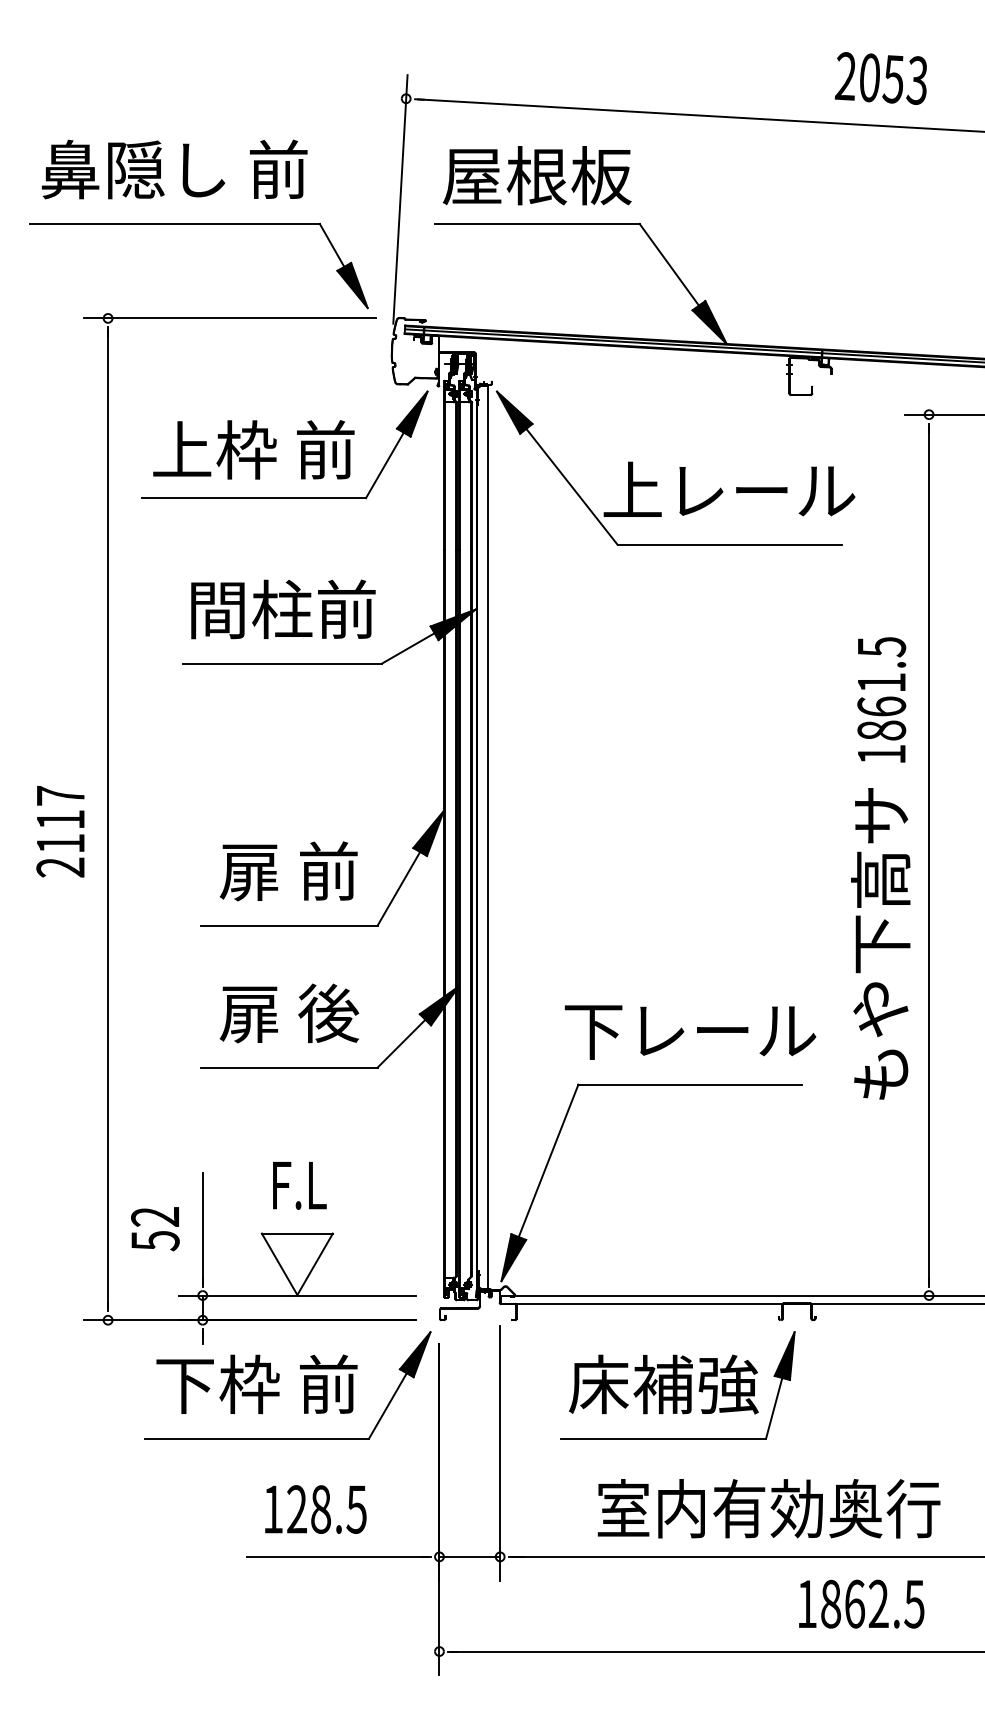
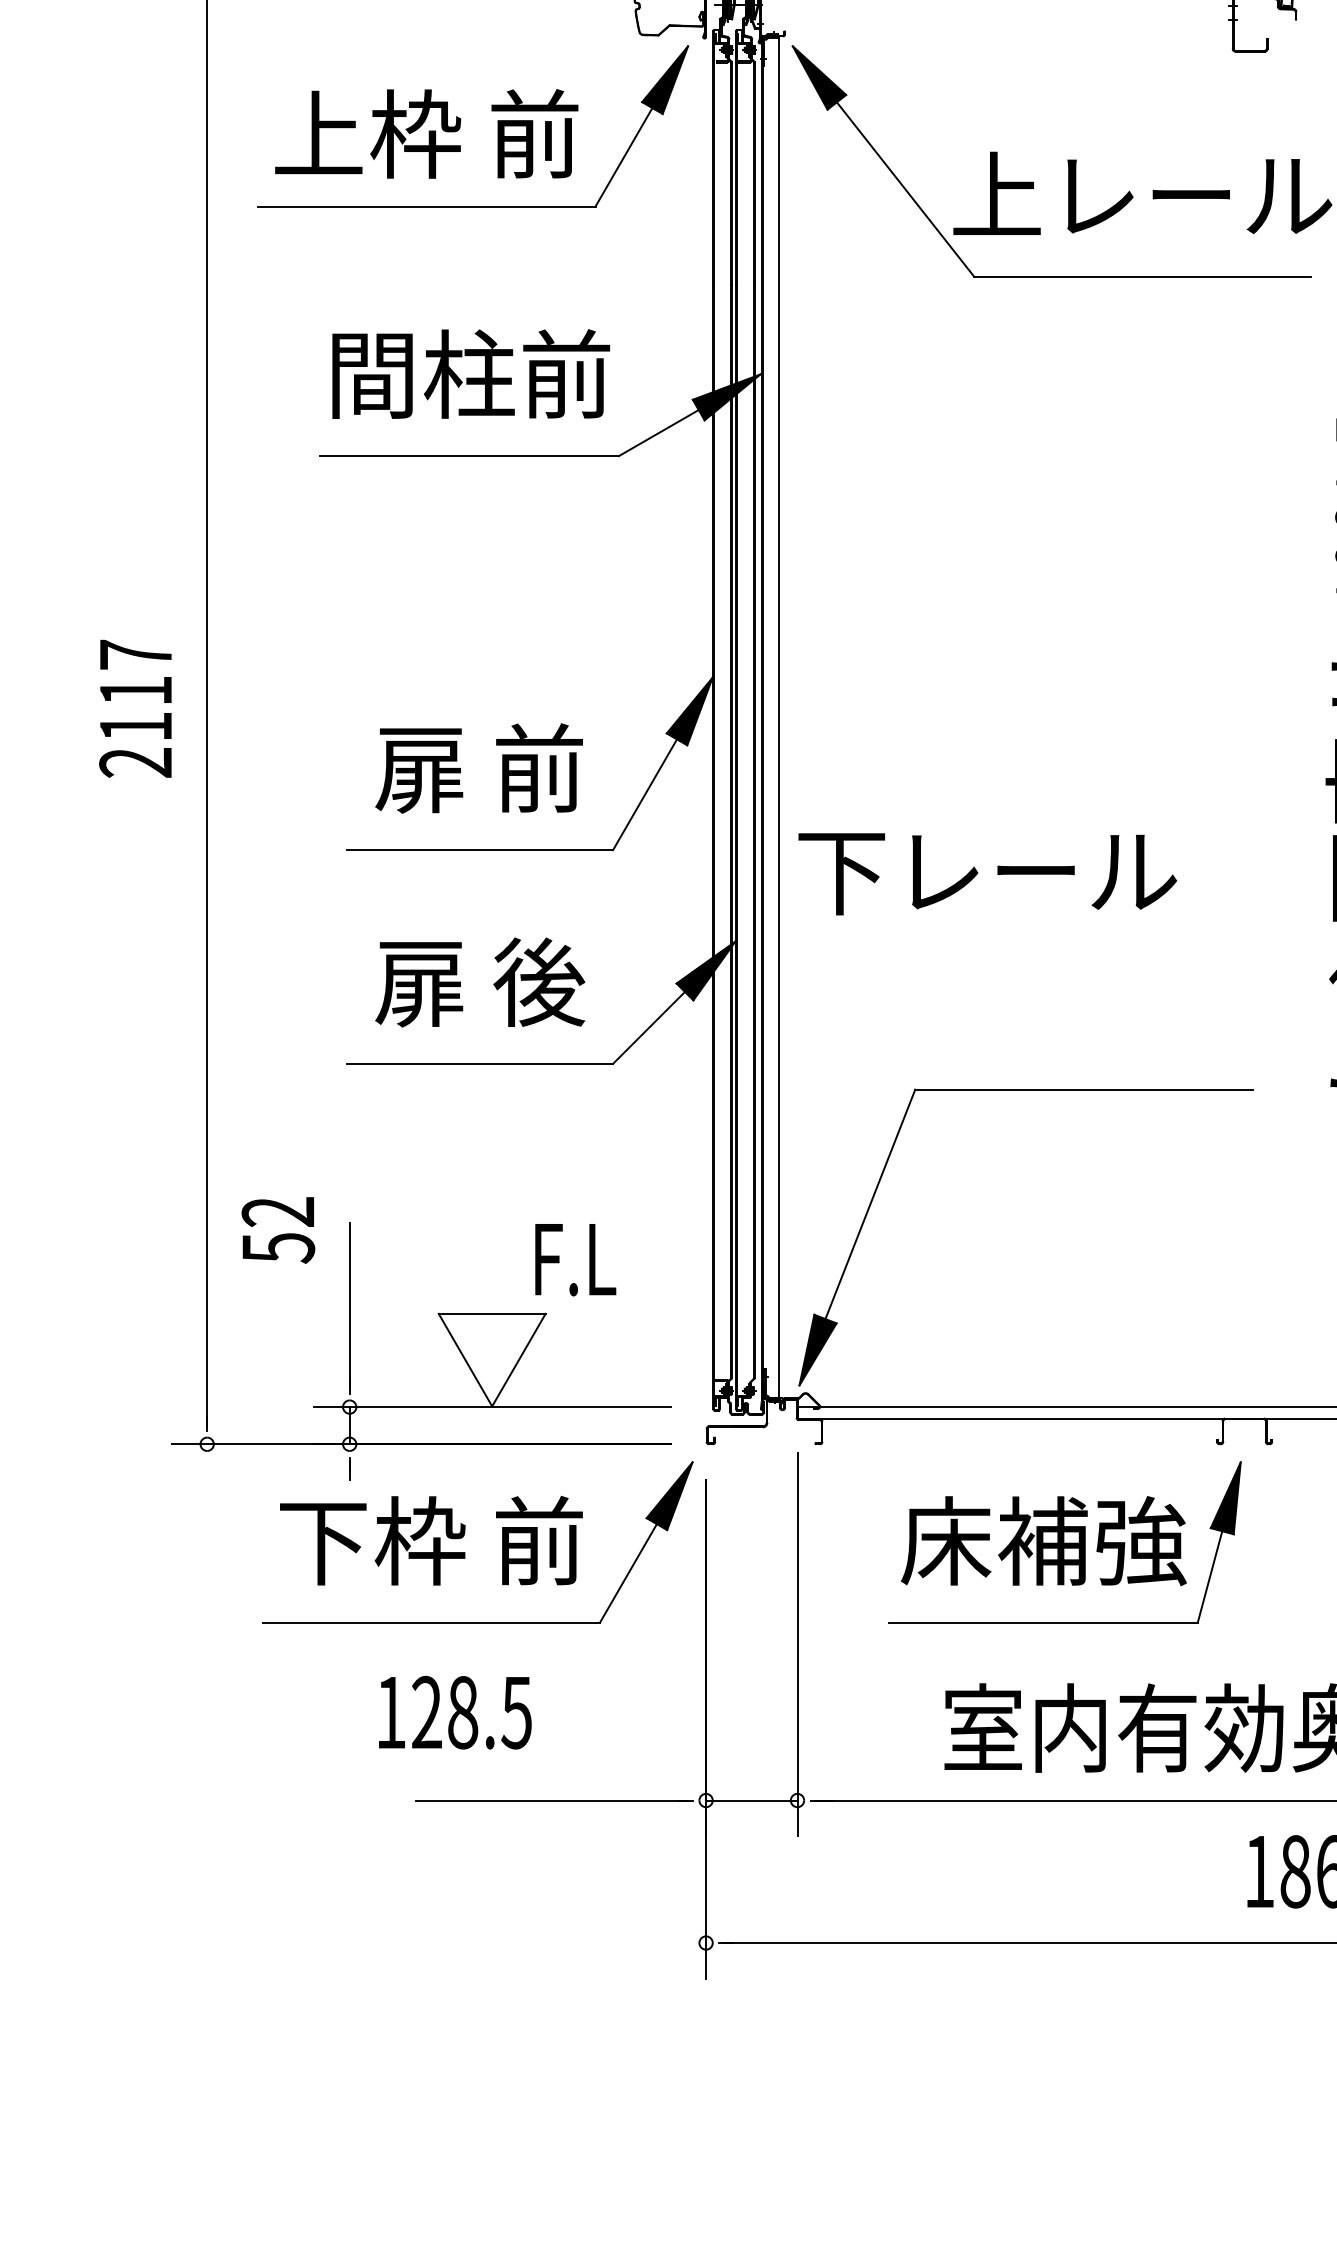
text: (690, 1032) -> (987, 874), moved
text: (299, 1185) -> (575, 1259), moved
text: (155, 1229) -> (278, 1230), moved
text: (315, 1509) -> (454, 1712), moved

